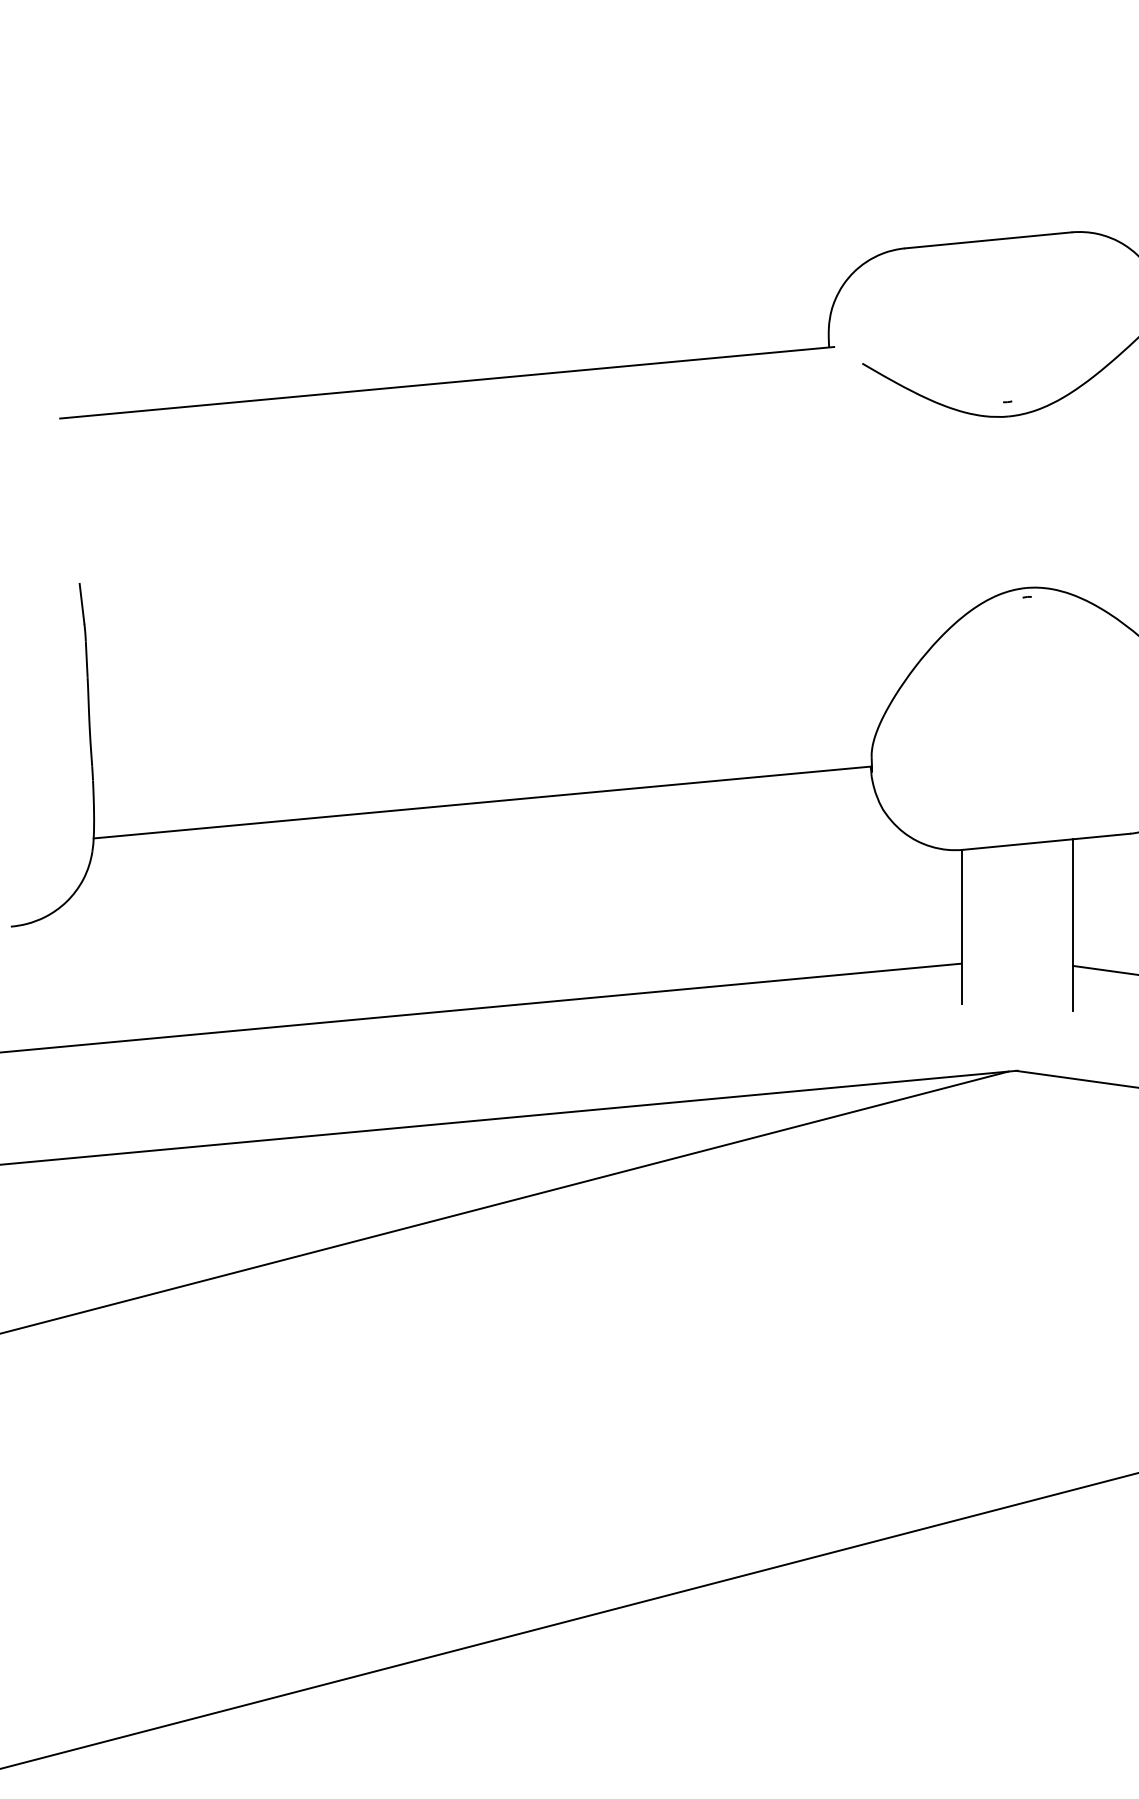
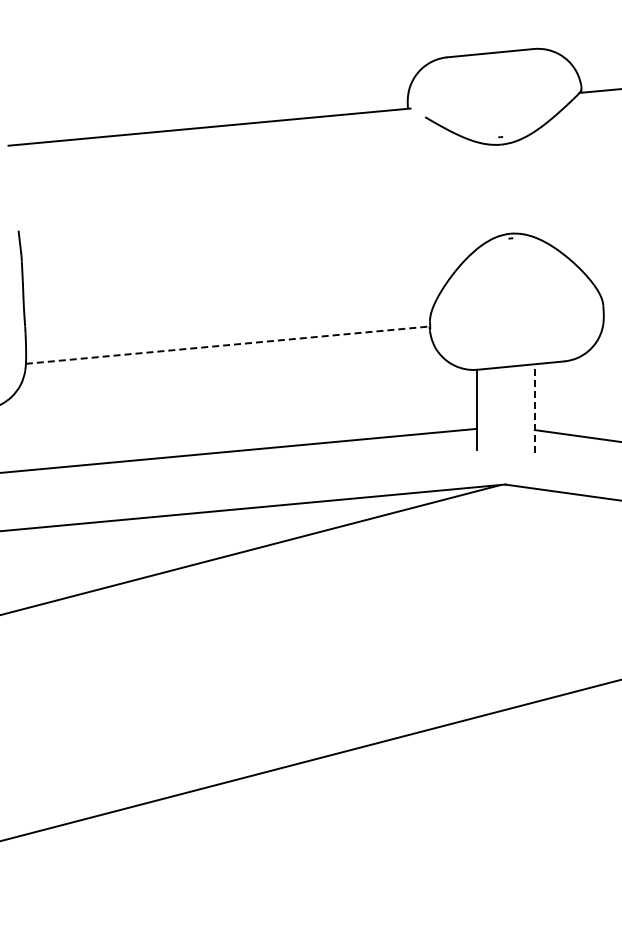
line: (483, 803) -> (228, 345), solid -> dashed
line: (1072, 924) -> (534, 408), solid -> dashed

